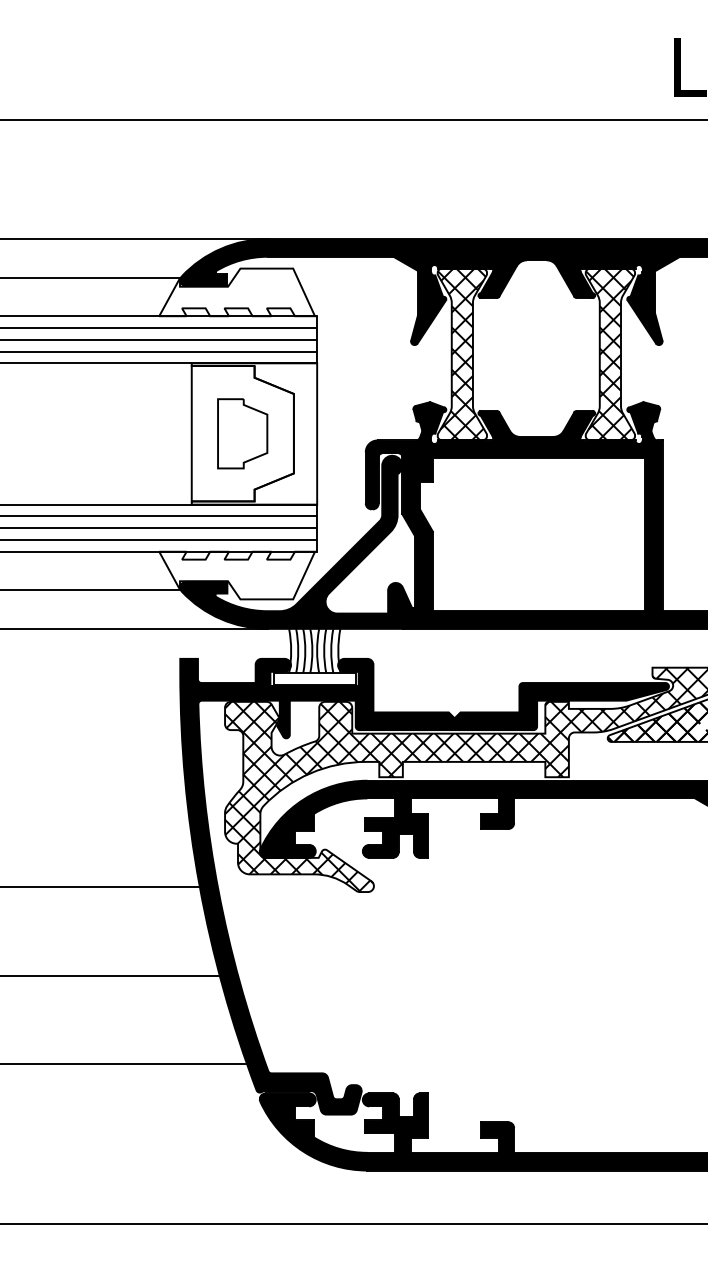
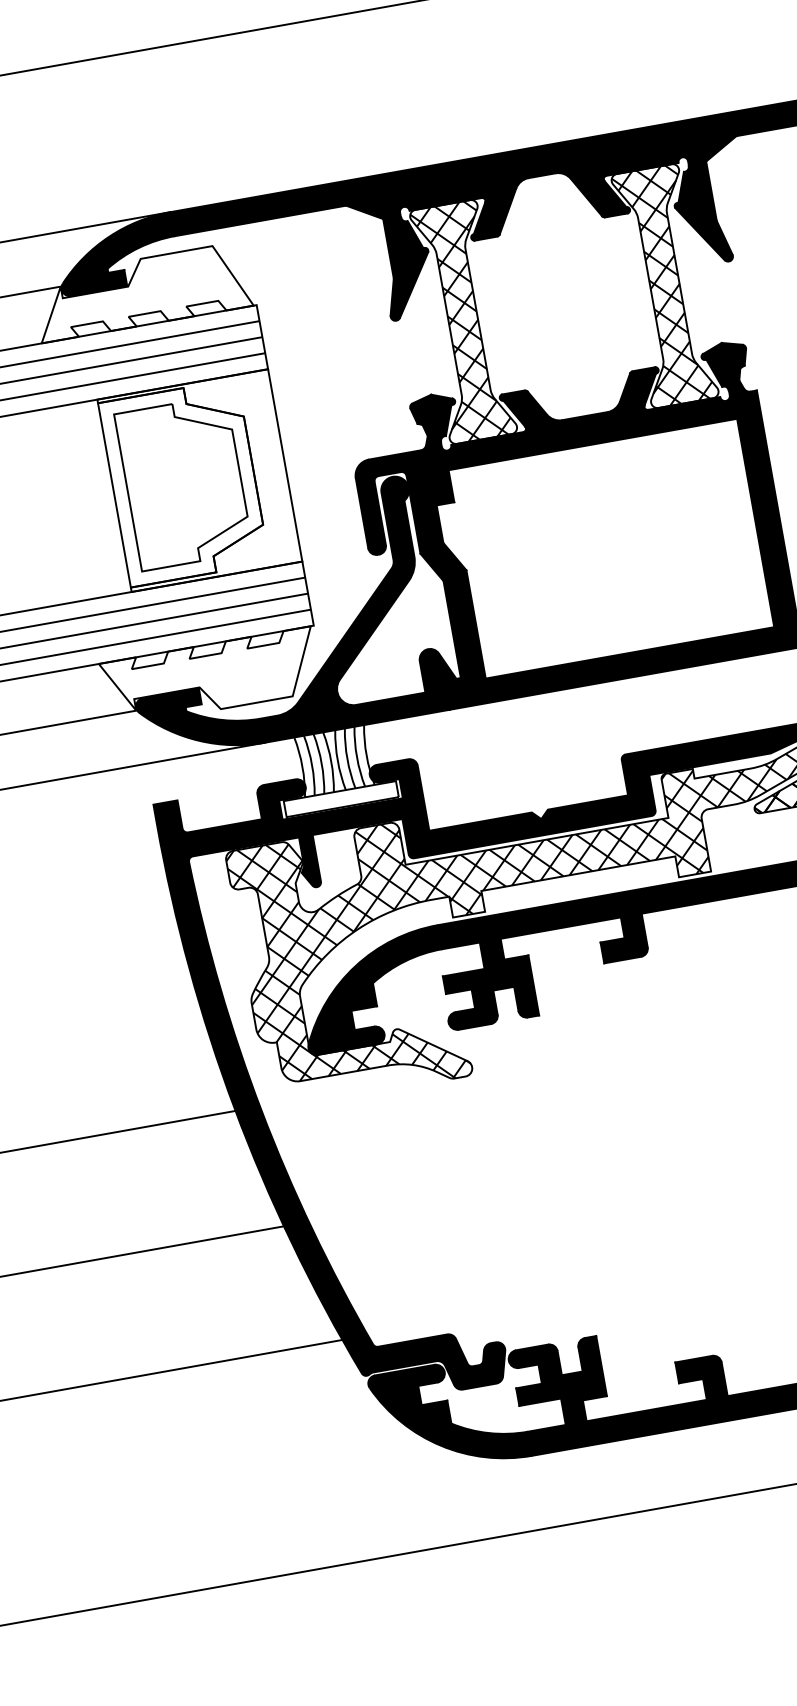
part: (242, 433) -> (183, 482), size x1.67

